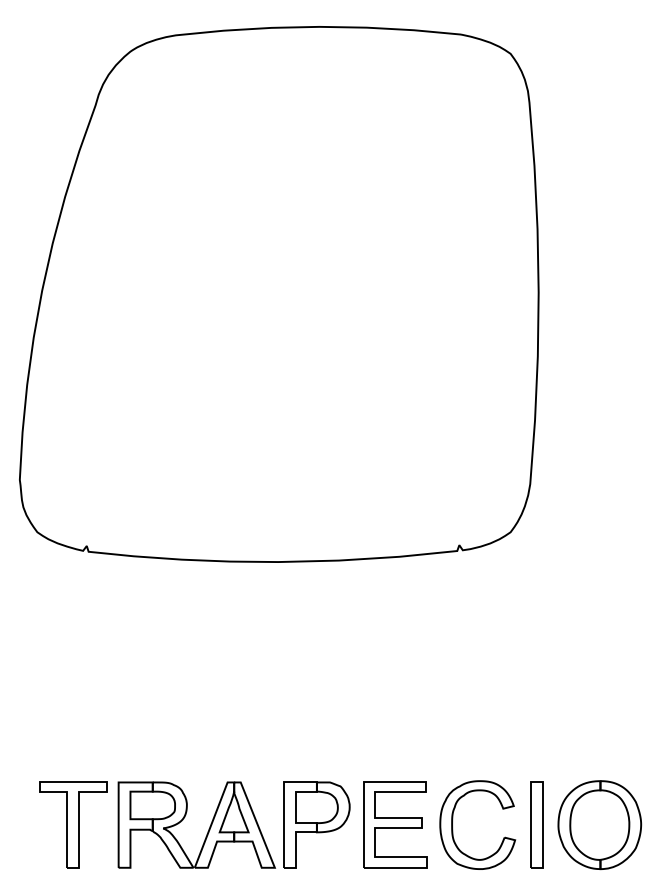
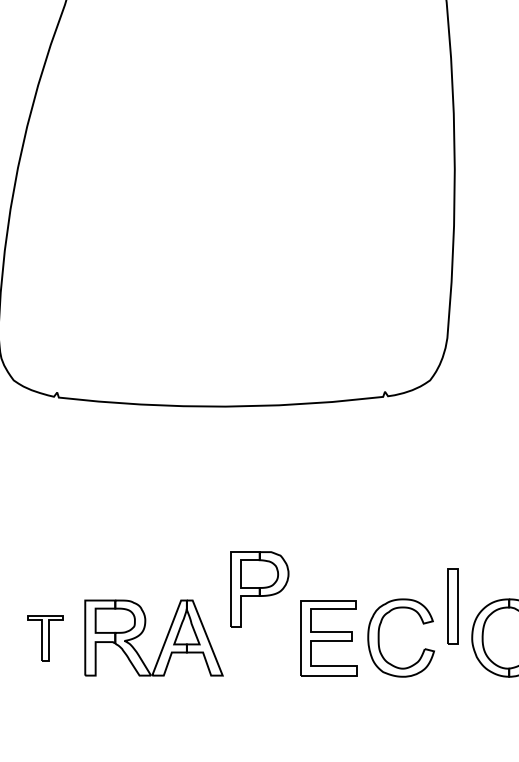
part: (73, 824) -> (45, 637), size x0.6
part: (316, 824) -> (259, 589), moved
part: (536, 824) -> (452, 605), moved

